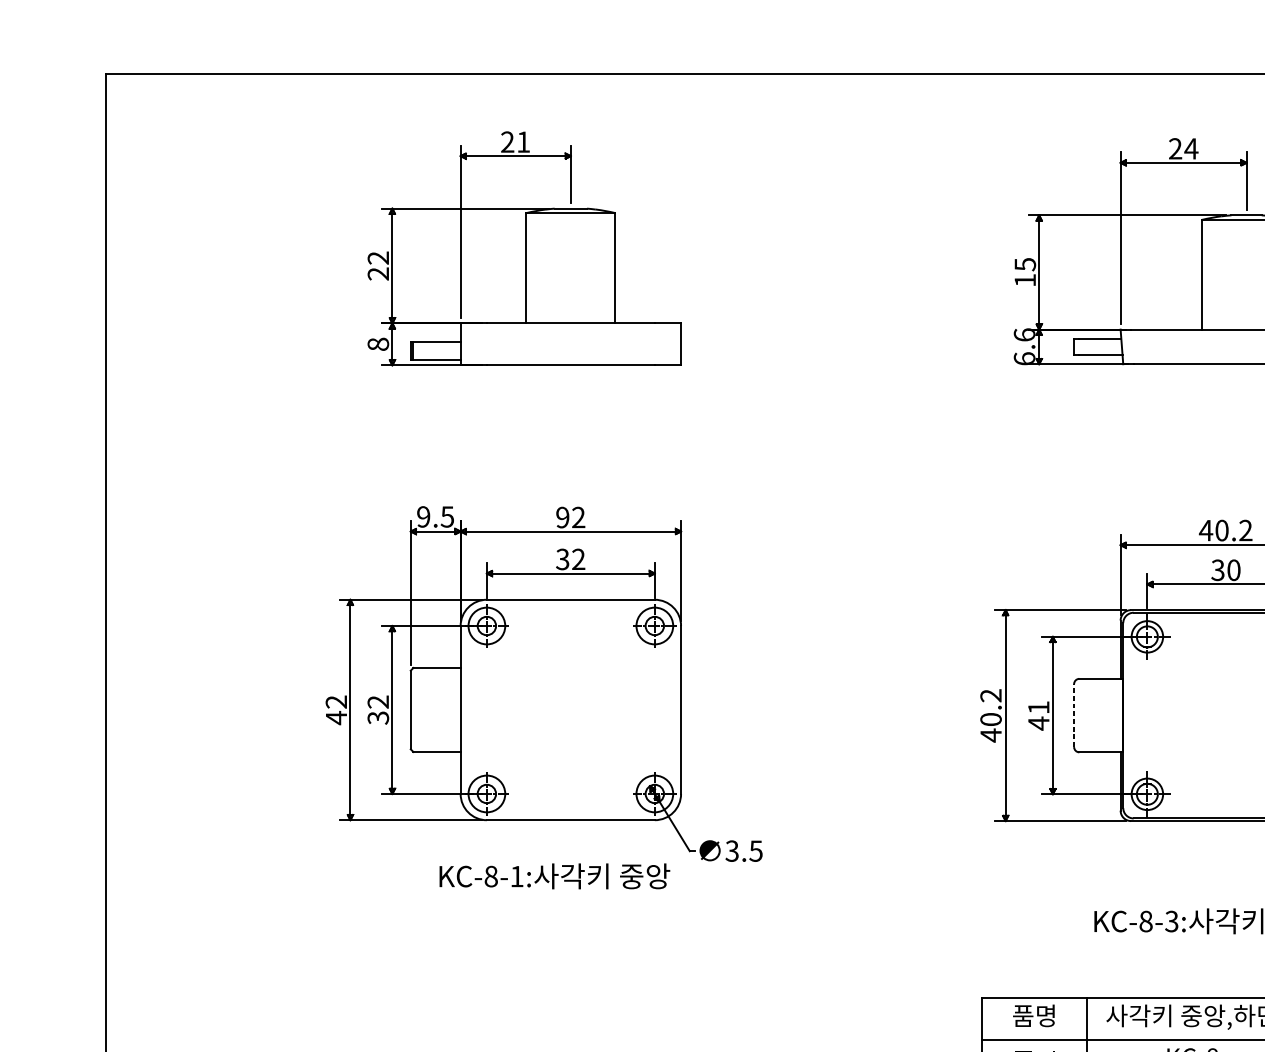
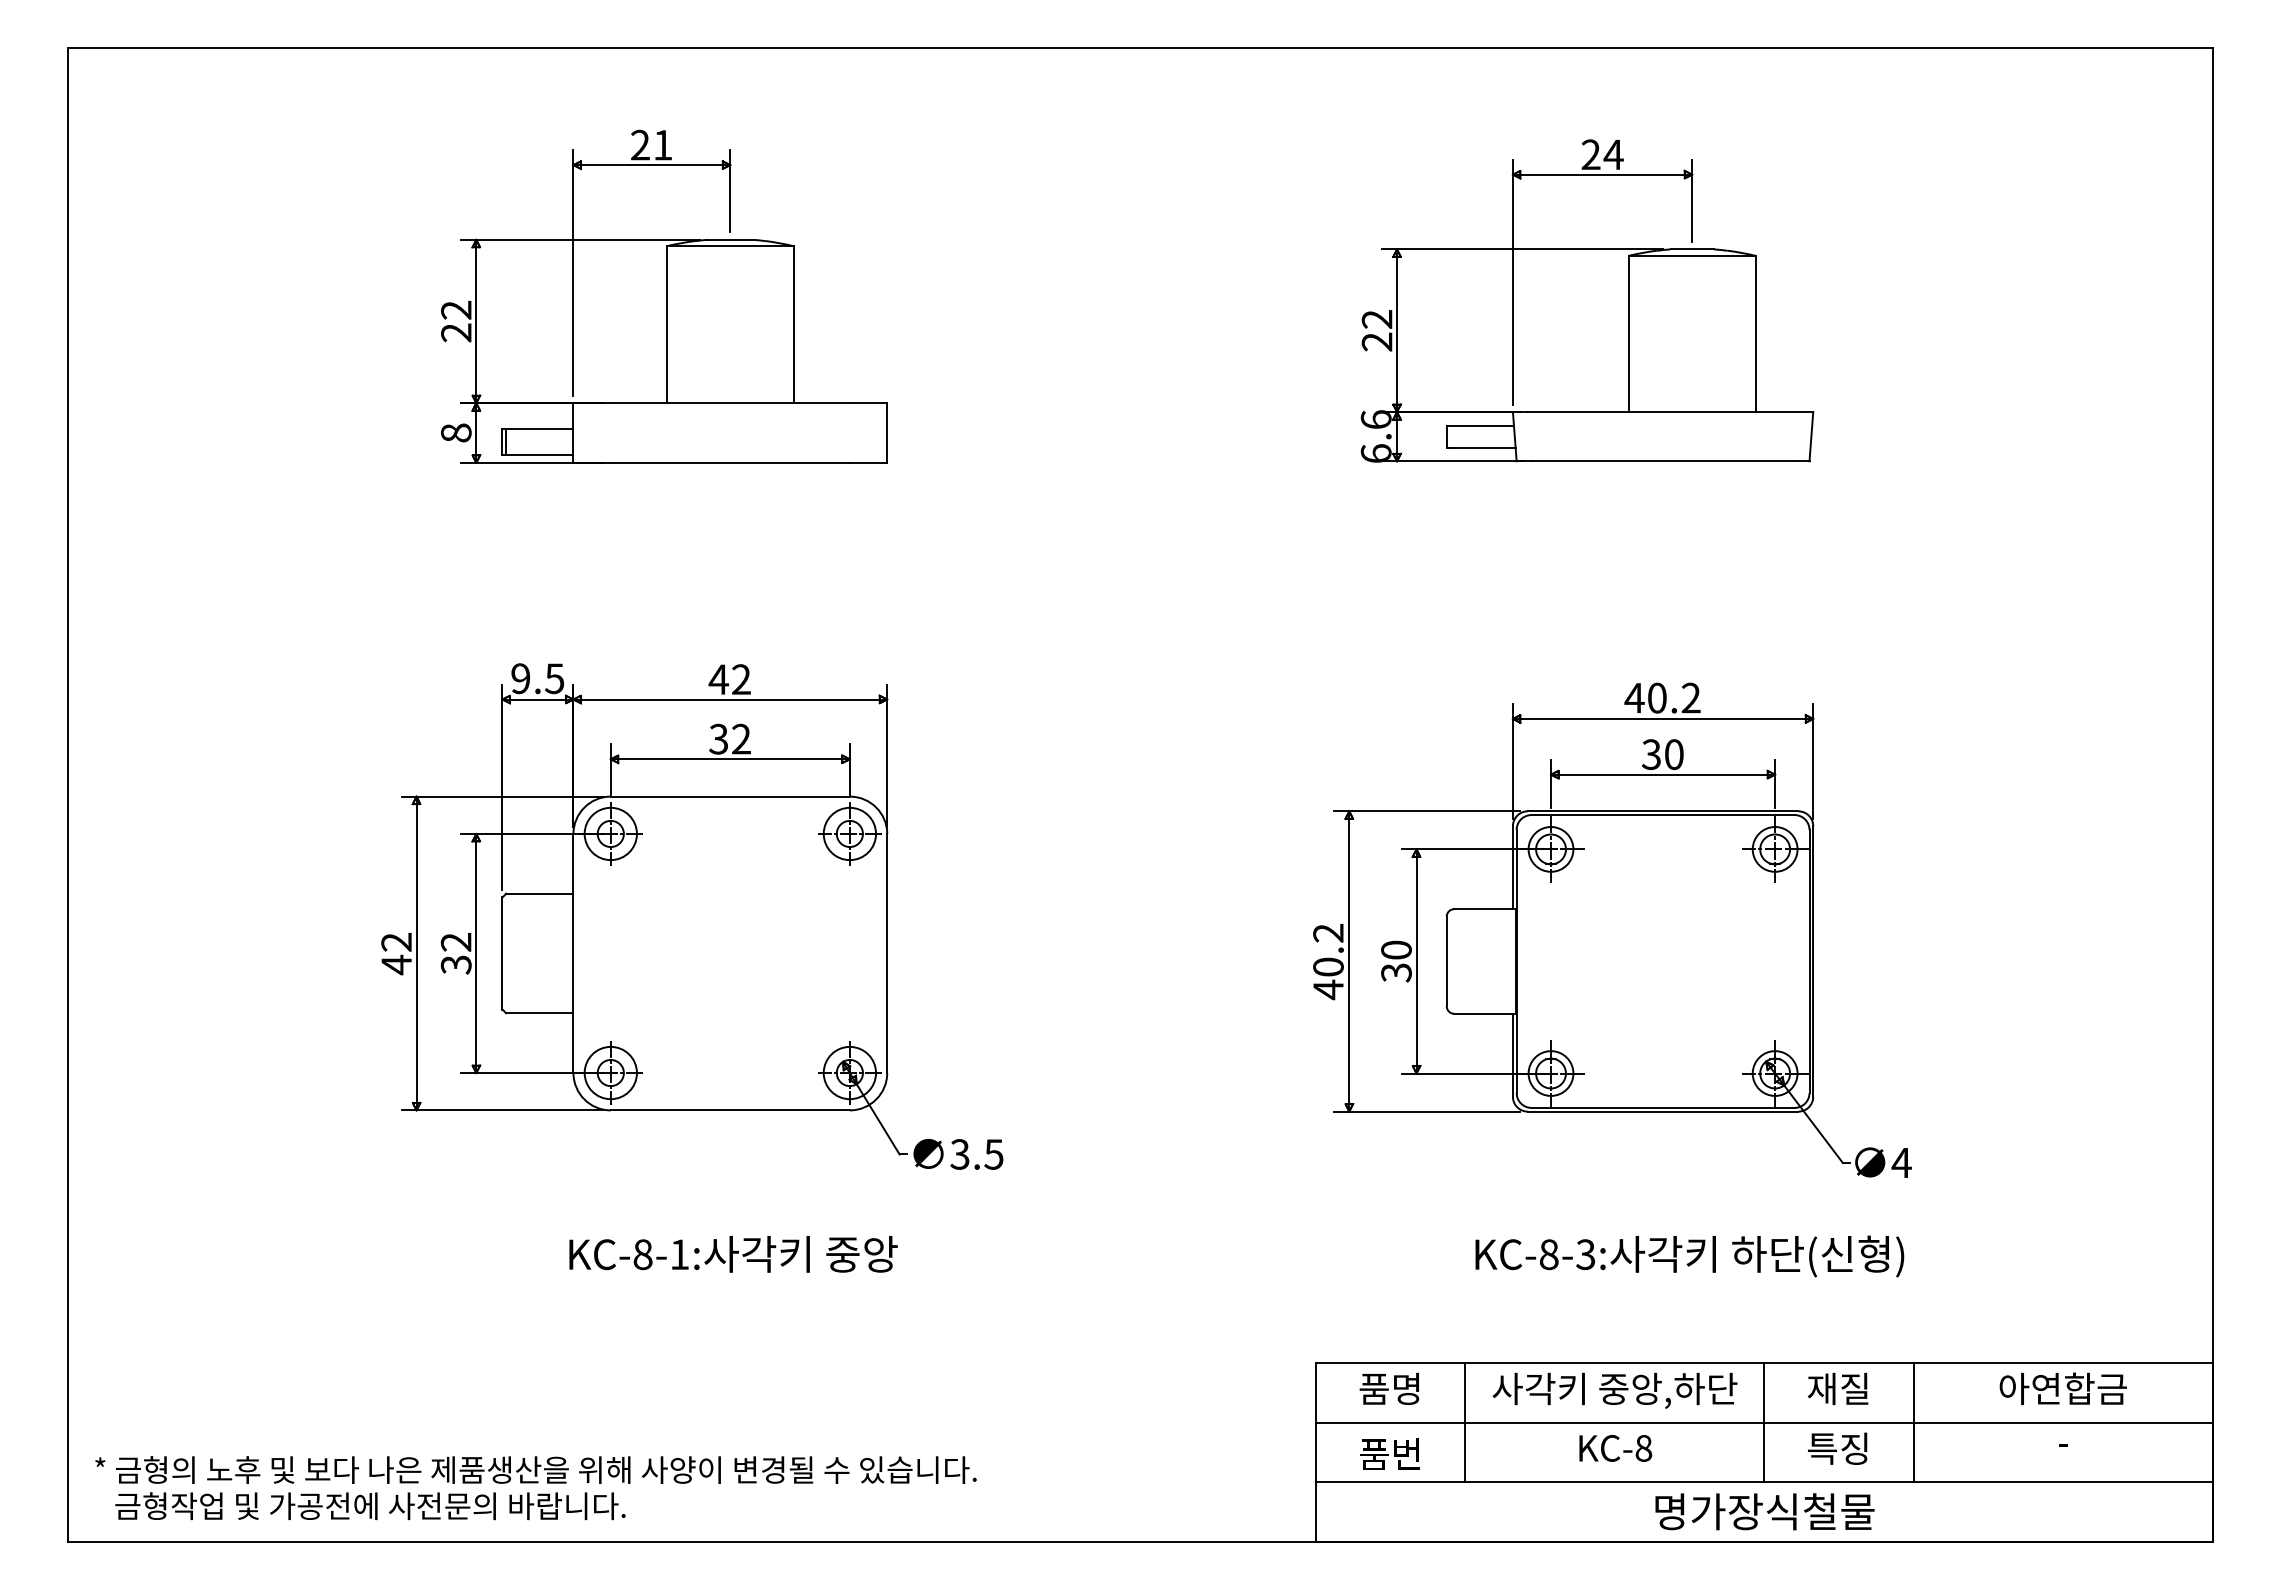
text: (1024, 272) -> (1376, 330), 15 -> 22
text: (562, 517) -> (718, 679), 92 -> 42
text: (1038, 715) -> (1396, 961), 41 -> 30
line: (1073, 715) -> (1446, 961), dashed -> solid
text: (554, 876) -> (733, 1254), moved

